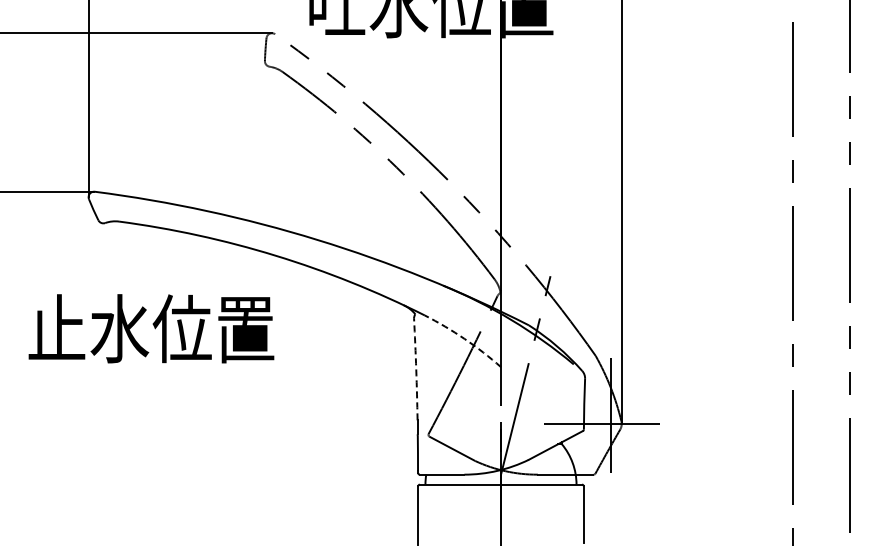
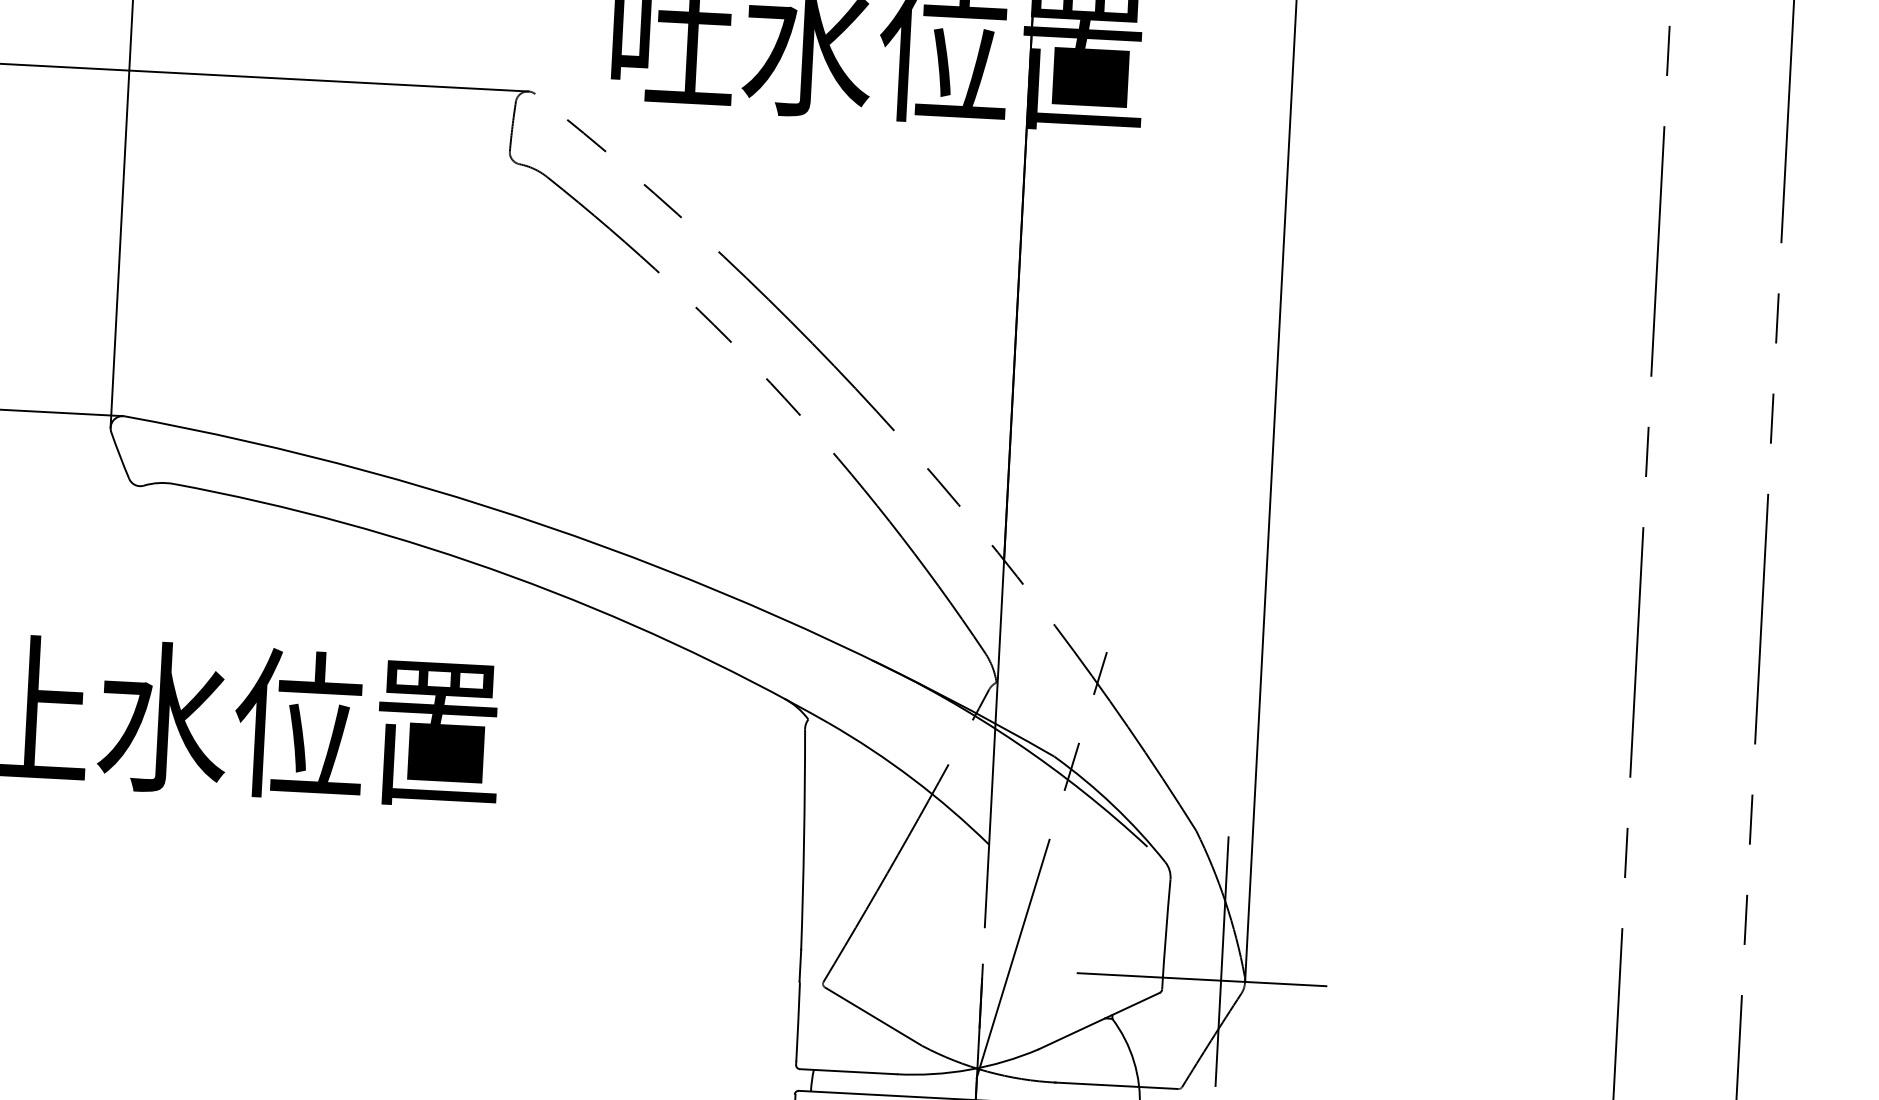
arc: (464, 338) -> (912, 777), dashed -> solid
arc: (416, 369) -> (804, 839), dashed -> solid

